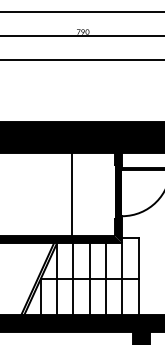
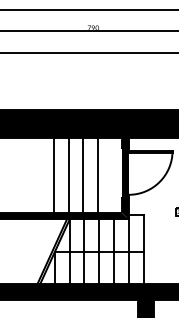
line: (39, 193) -> (53, 174), added
line: (55, 193) -> (68, 174), added
line: (88, 193) -> (98, 174), added

